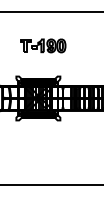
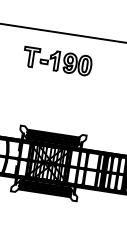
part: (43, 45) -> (58, 60), moved

